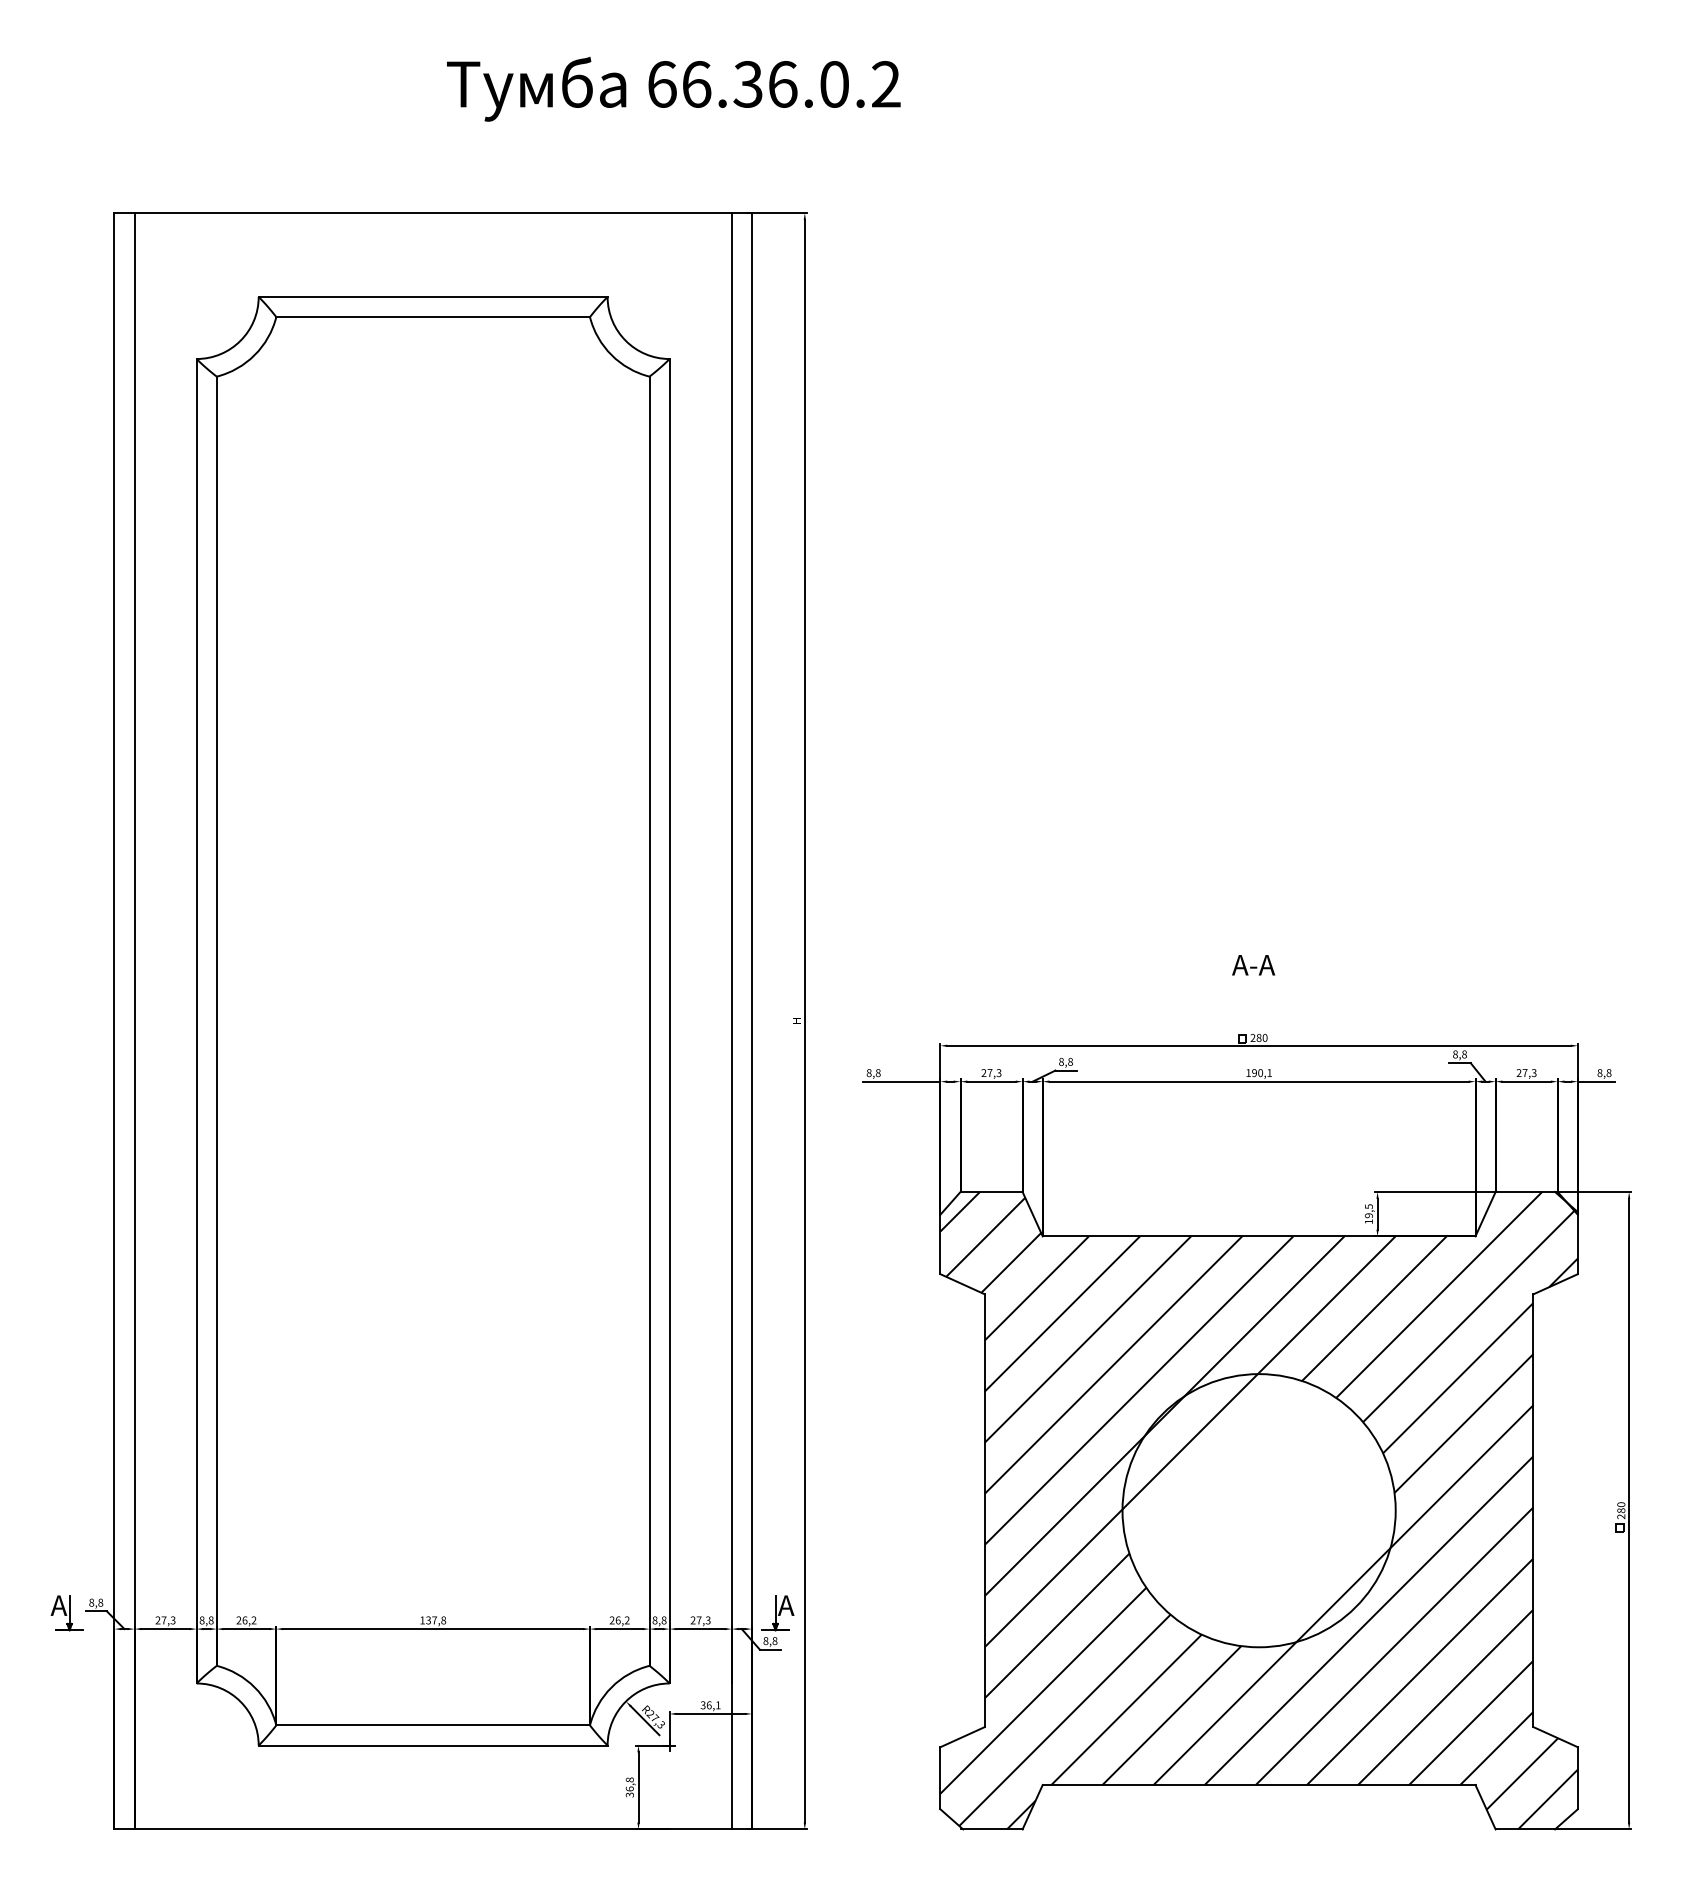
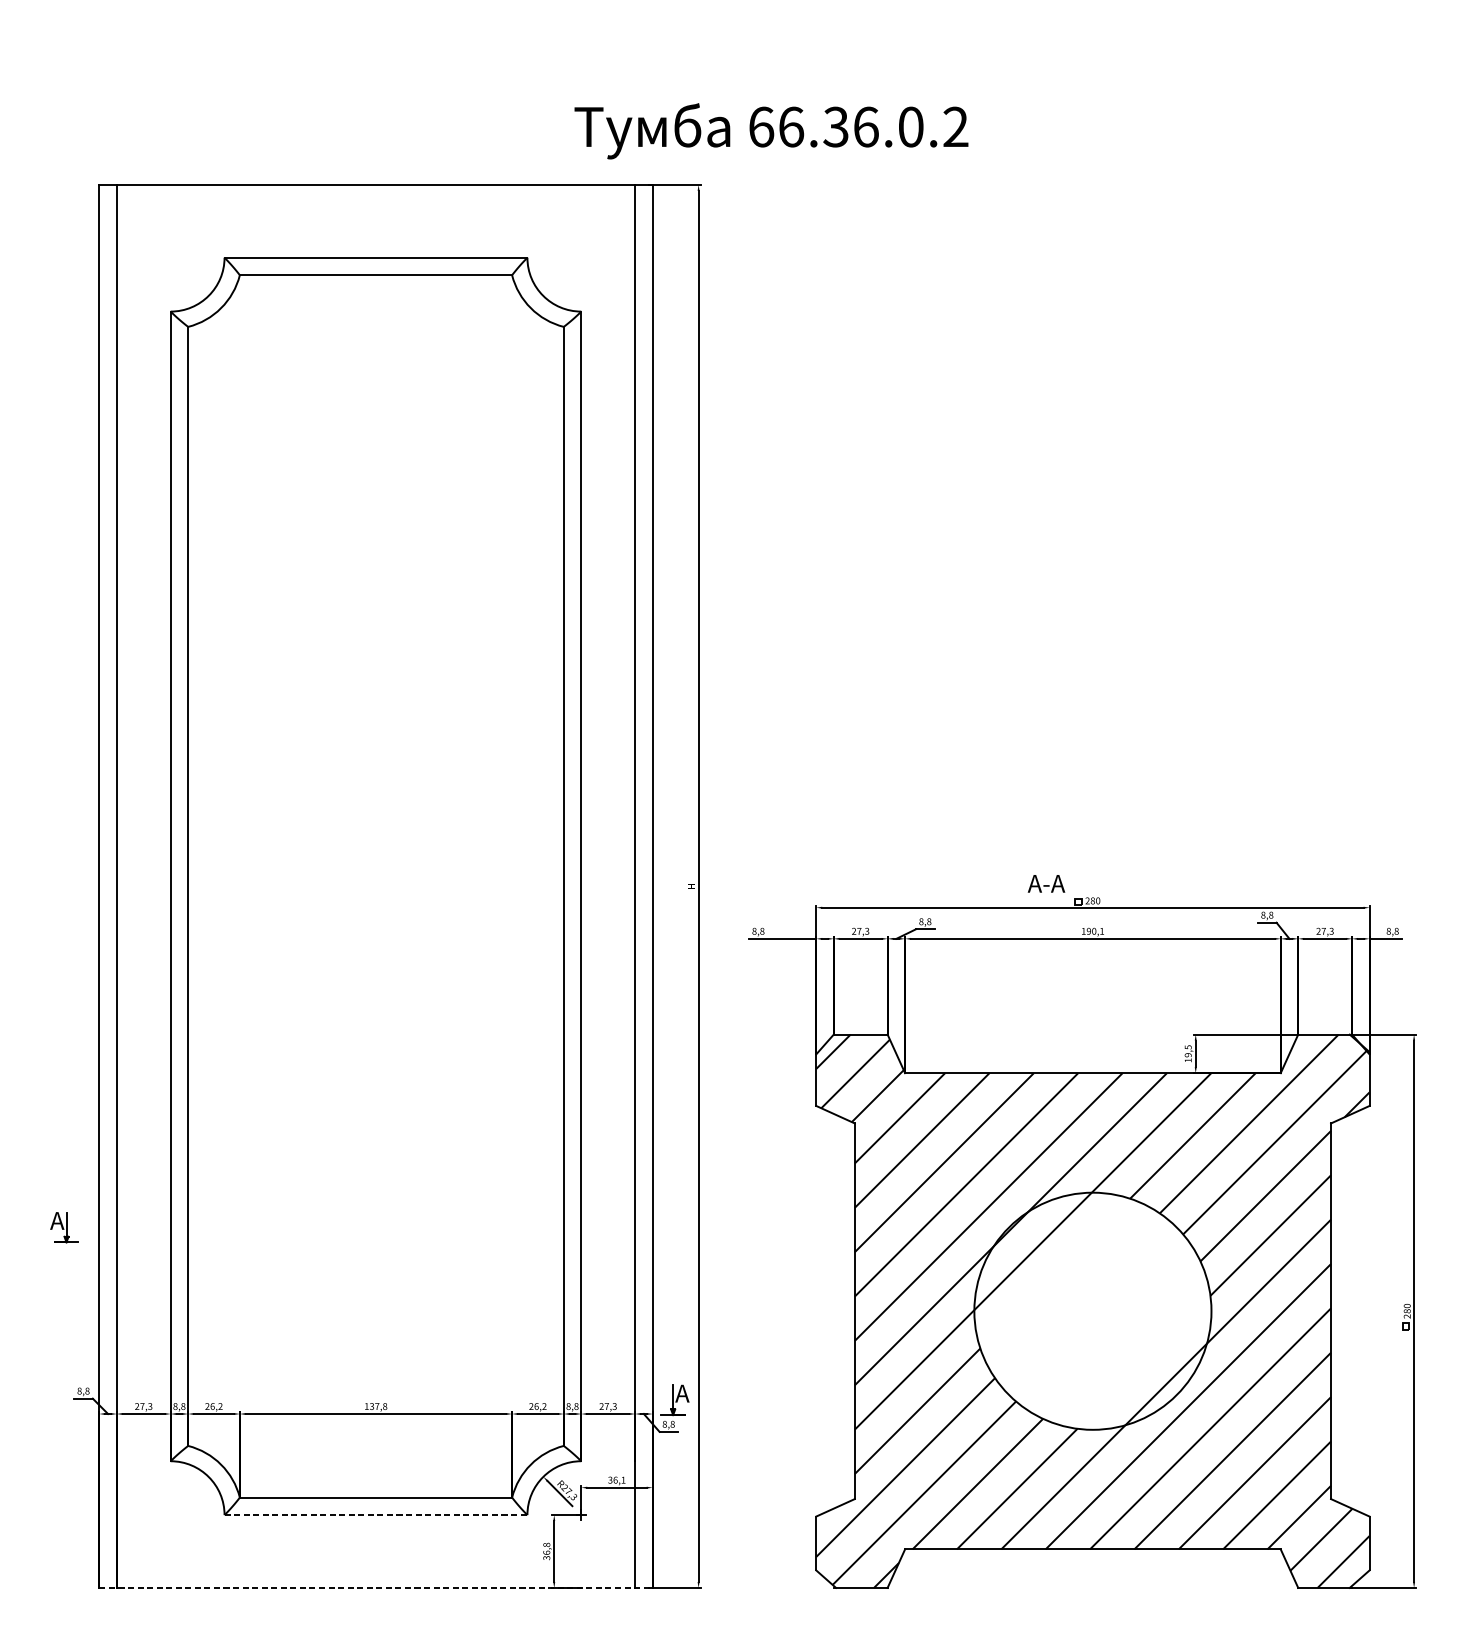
text: (673, 88) -> (771, 130), moved
text: (1253, 965) -> (1046, 884), moved
part: (66, 1613) -> (63, 1227), moved
line: (433, 1745) -> (376, 1515), solid -> dashed
line: (433, 1829) -> (376, 1587), solid -> dashed

